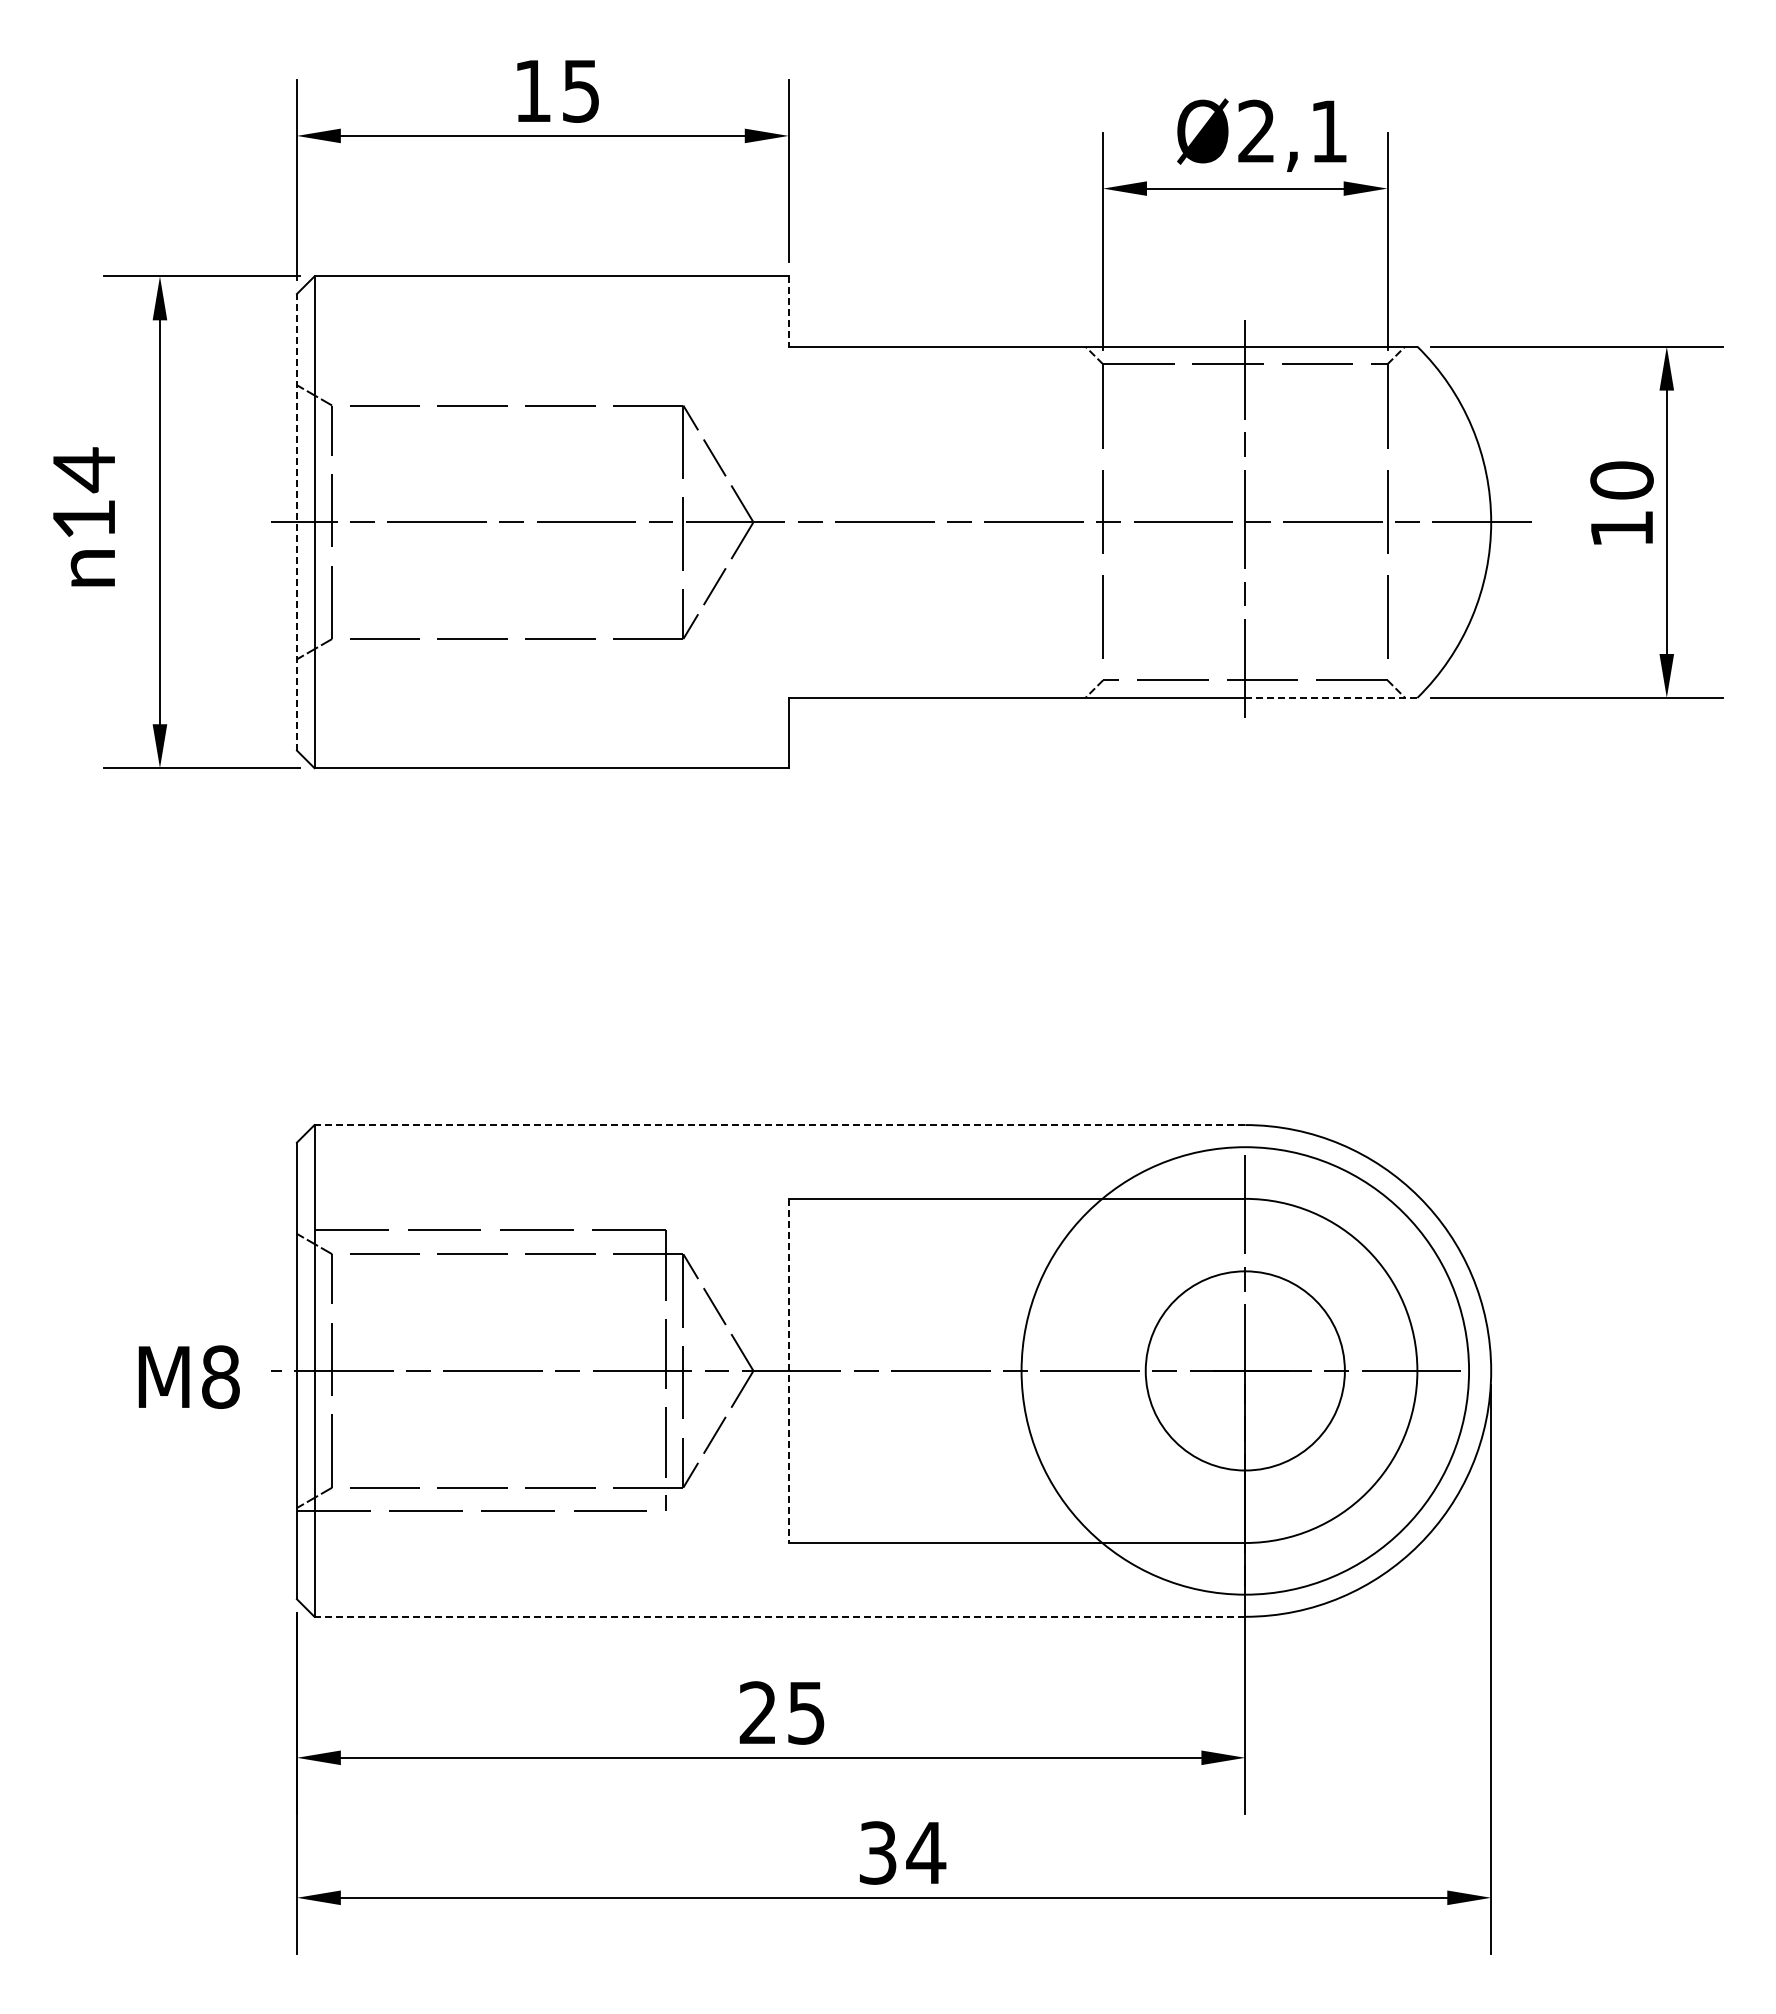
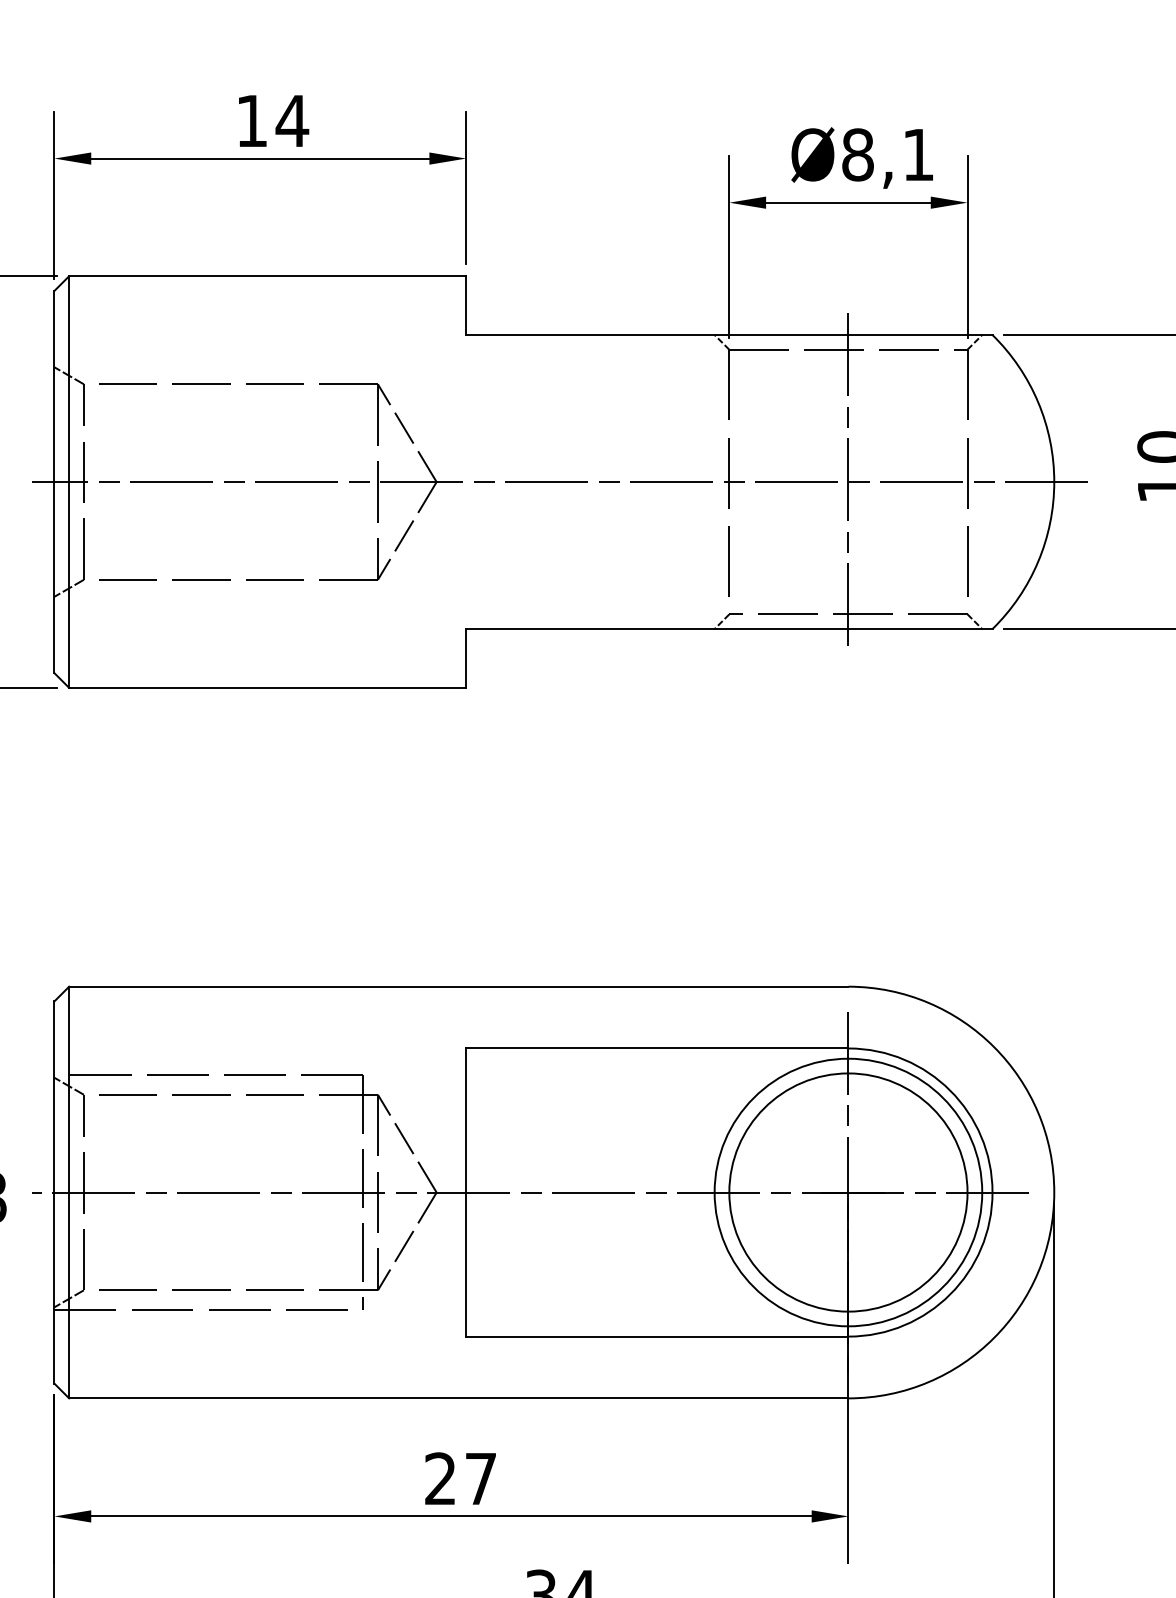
text: (581, 91) -> (292, 121), 15 -> 14
text: (1256, 131) -> (857, 154), Ø2,1 -> Ø8,1
line: (788, 312) -> (465, 306), dashed -> solid
line: (296, 521) -> (54, 481), dashed -> solid
line: (1330, 697) -> (919, 628), dashed -> solid
line: (779, 1125) -> (458, 987), dashed -> solid
circle: (1245, 1370) -> (848, 1192), size x0.71
circle: (1245, 1370) -> (848, 1192), size x1.43
line: (788, 1371) -> (465, 1193), dashed -> solid
line: (779, 1616) -> (458, 1398), dashed -> solid
text: (806, 1713) -> (481, 1479), 25 -> 27

